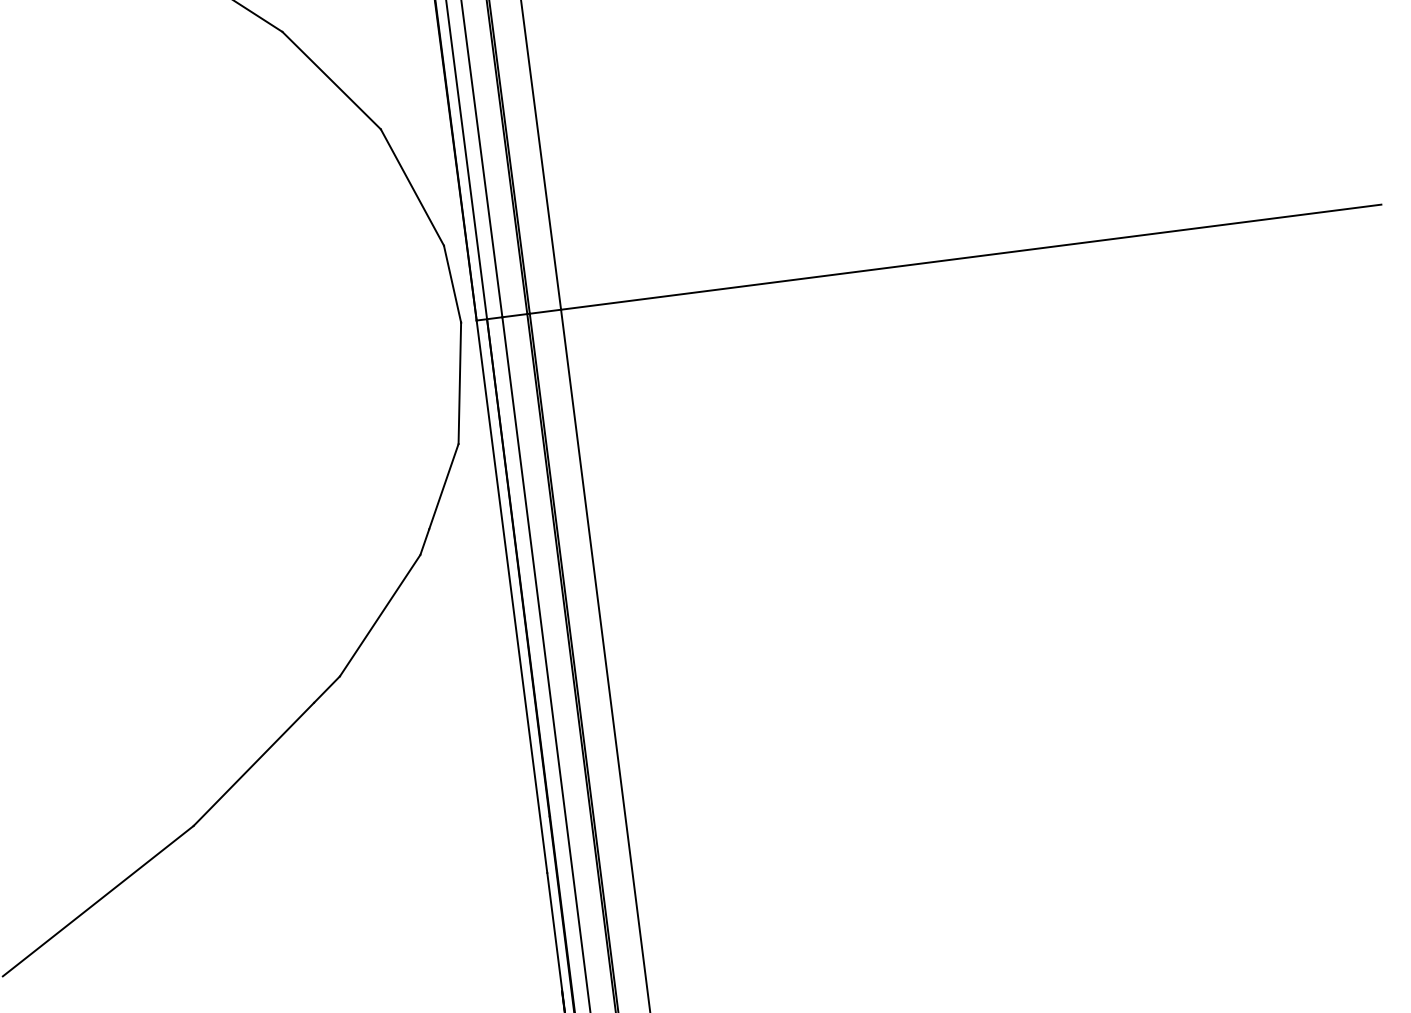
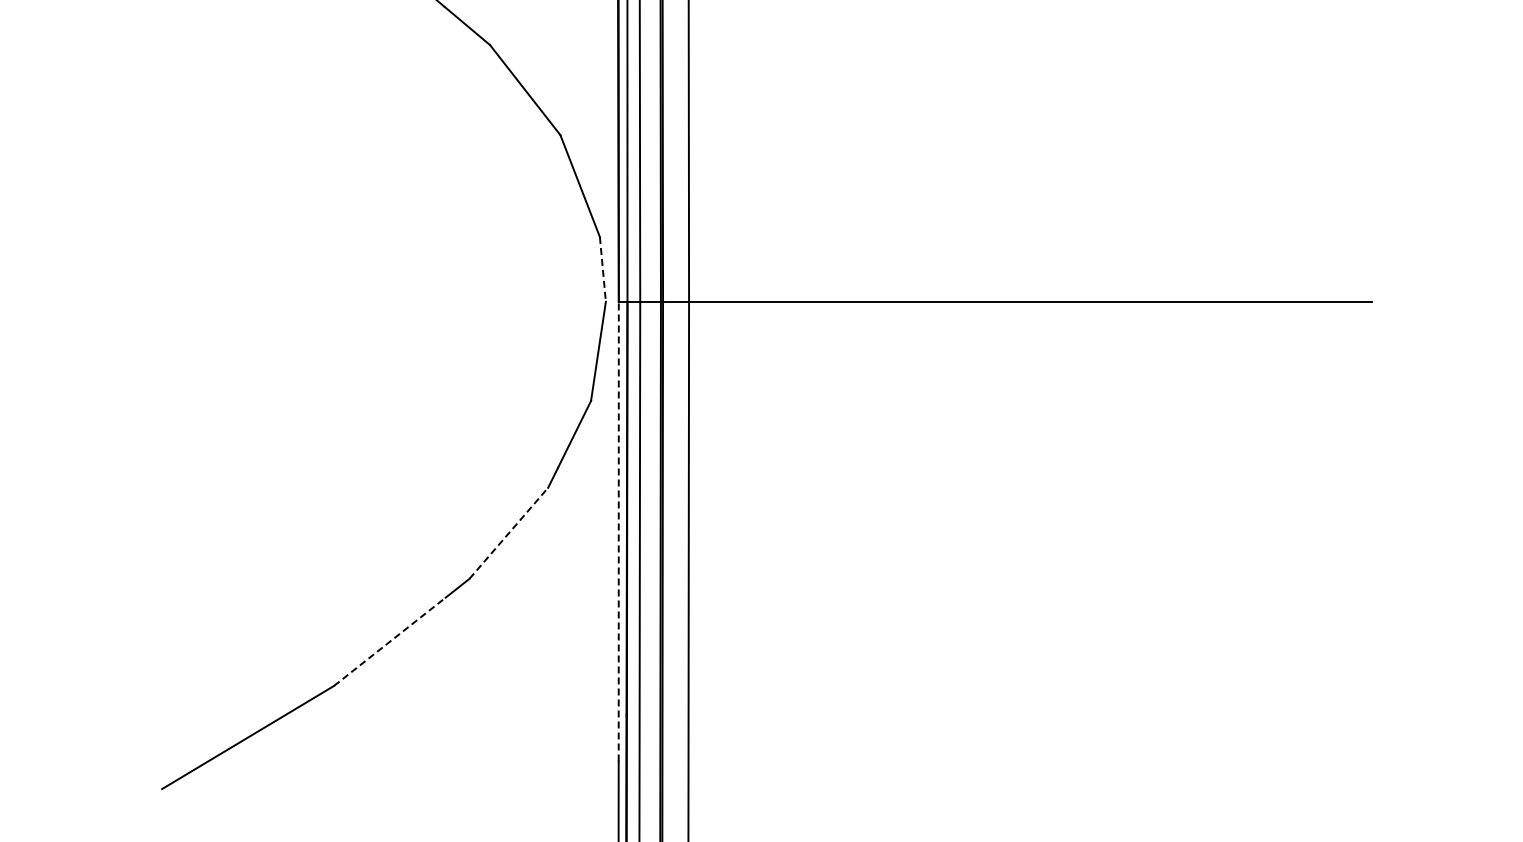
line: (452, 284) -> (602, 269), solid -> dashed
line: (511, 596) -> (618, 531), solid -> dashed
line: (380, 614) -> (509, 532), solid -> dashed
line: (254, 763) -> (390, 641), solid -> dashed

